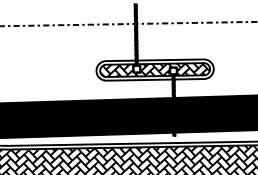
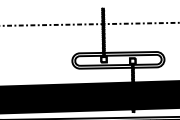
hatch: (154, 69) -> (117, 59), removed

